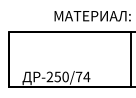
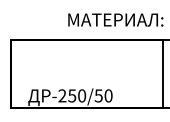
text: (82, 76) -> (103, 95), -250/74 -> -250/50

